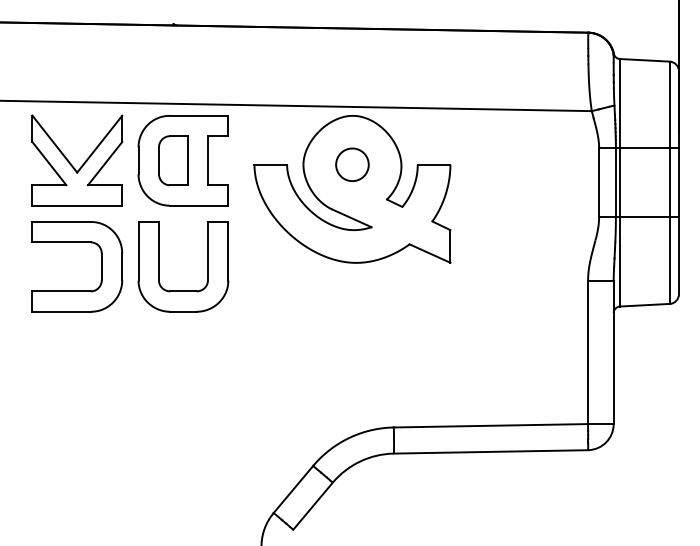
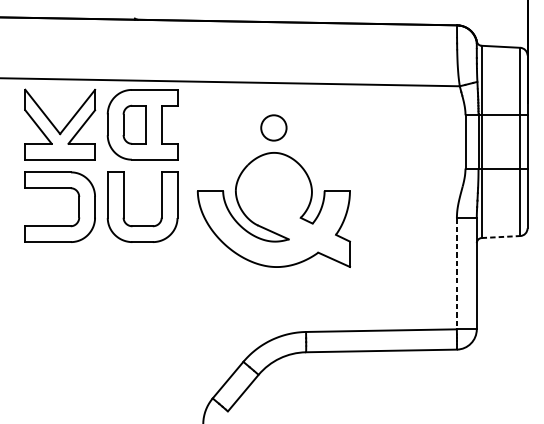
part: (352, 189) -> (273, 210), moved
line: (644, 305) -> (500, 237), solid -> dashed
line: (588, 352) -> (457, 273), solid -> dashed

